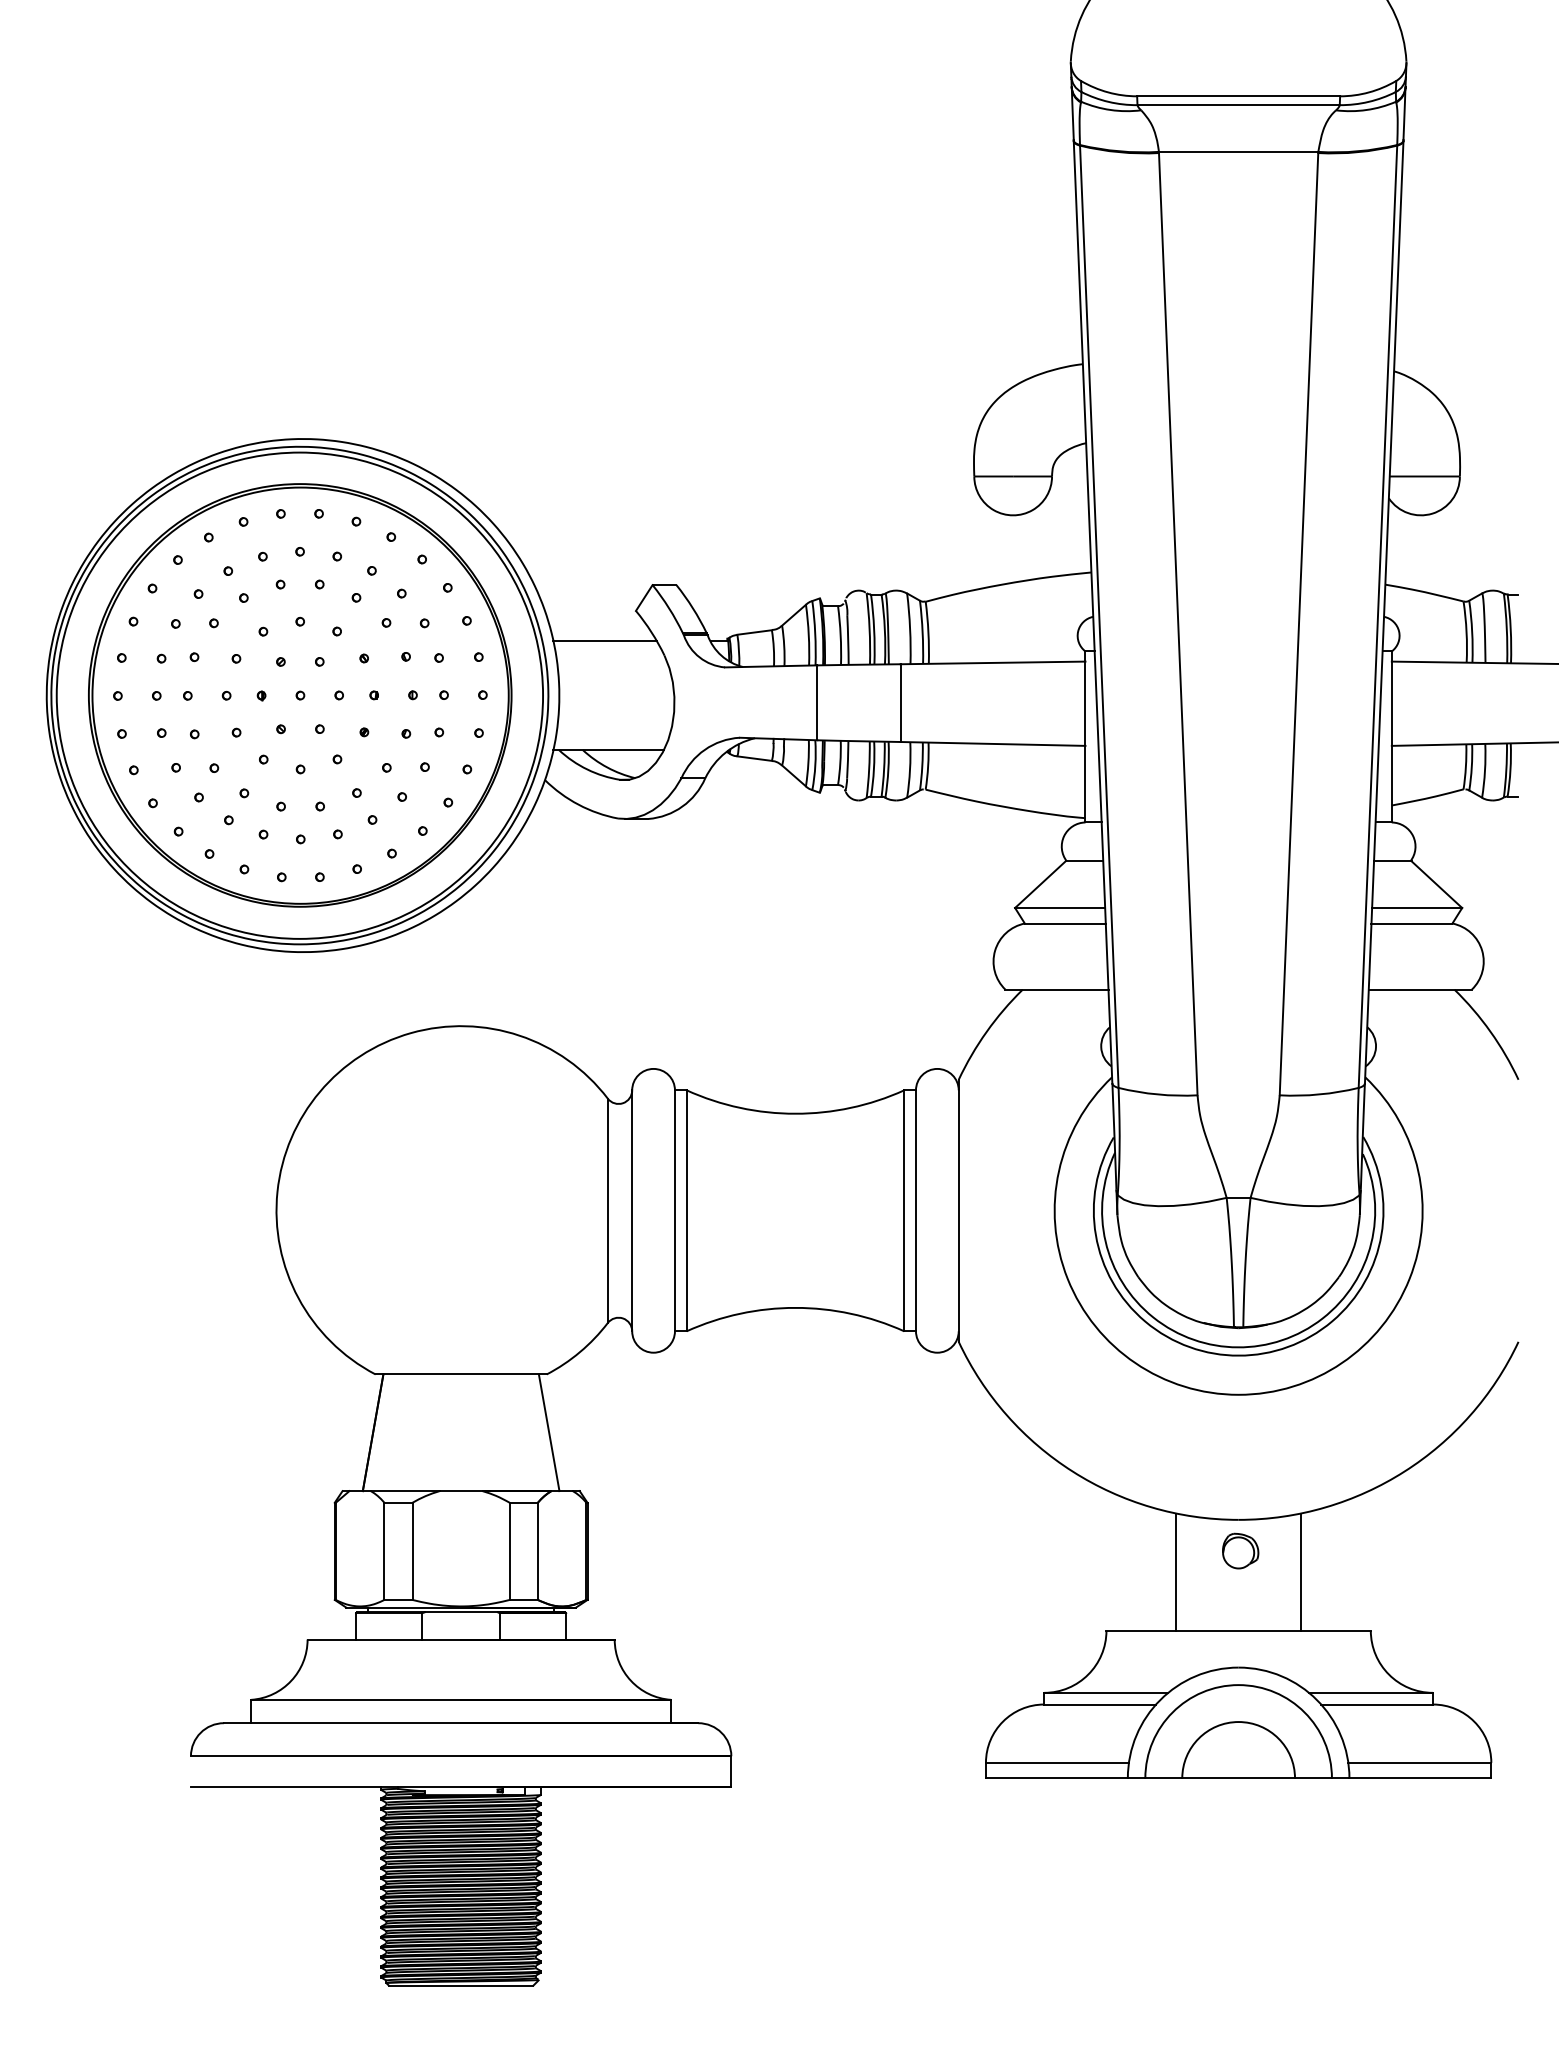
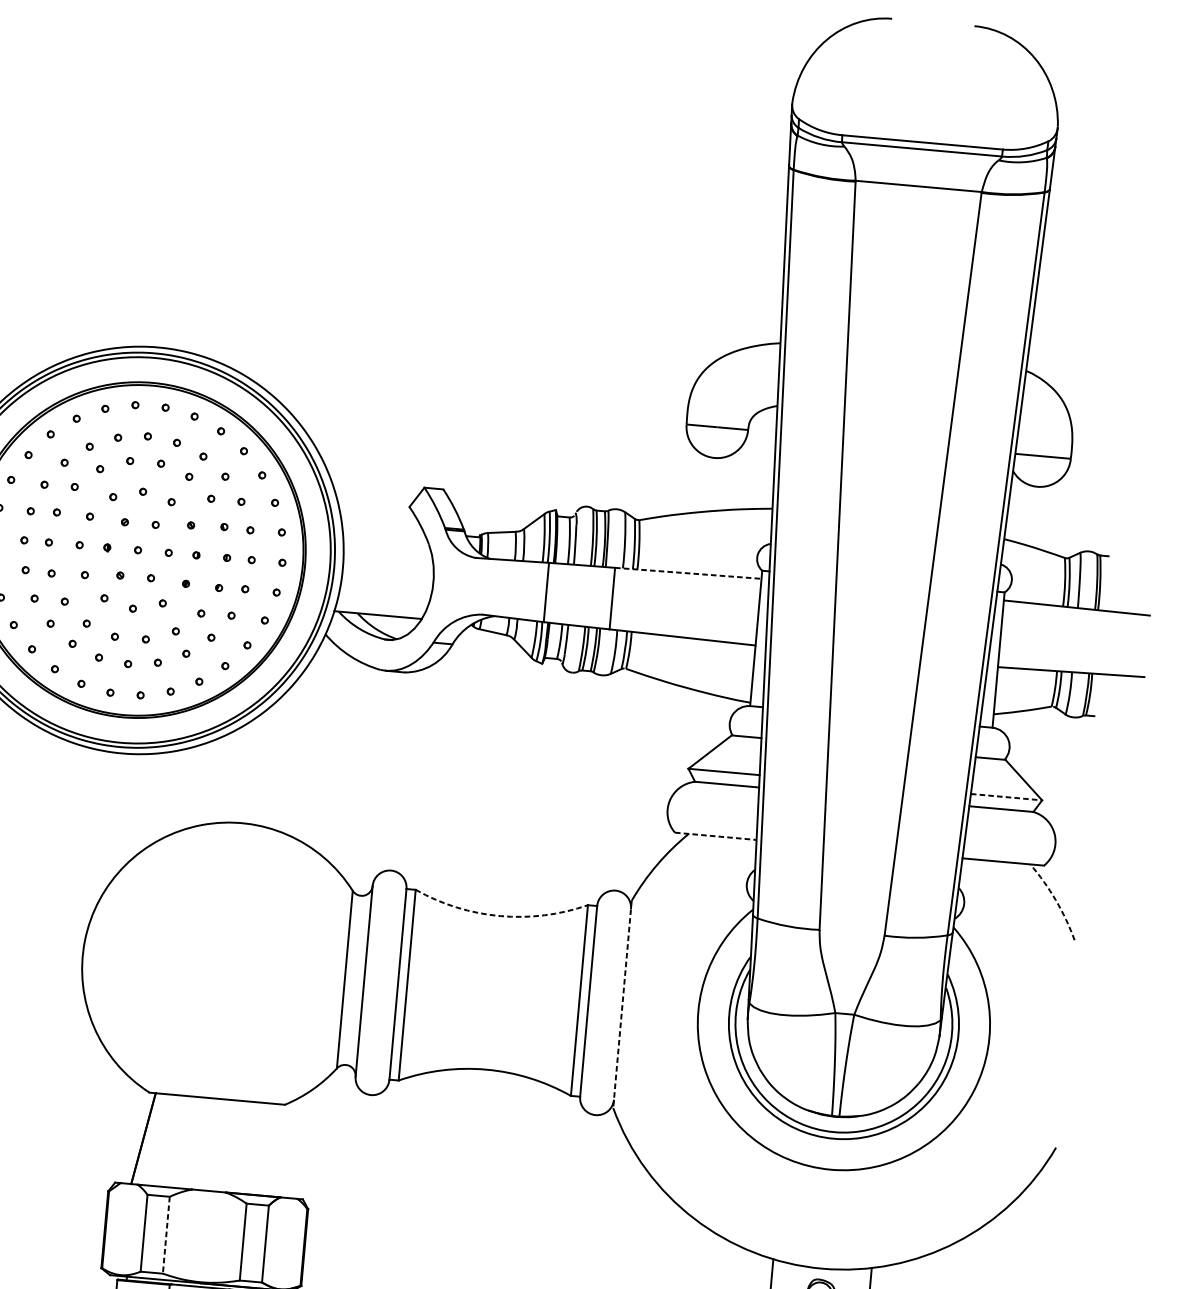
line: (604, 641) -> (382, 528), removed
line: (993, 662) -> (688, 573), solid -> dashed
line: (1417, 908) -> (1006, 797), solid -> dashed
line: (1056, 989) -> (715, 836), solid -> dashed
arc: (1490, 1031) -> (1055, 900), solid -> dashed
arc: (795, 1113) -> (500, 915), solid -> dashed
line: (958, 1211) -> (622, 1004), solid -> dashed
line: (548, 1432) -> (282, 1150), removed
line: (412, 1551) -> (166, 1235), solid -> dashed

